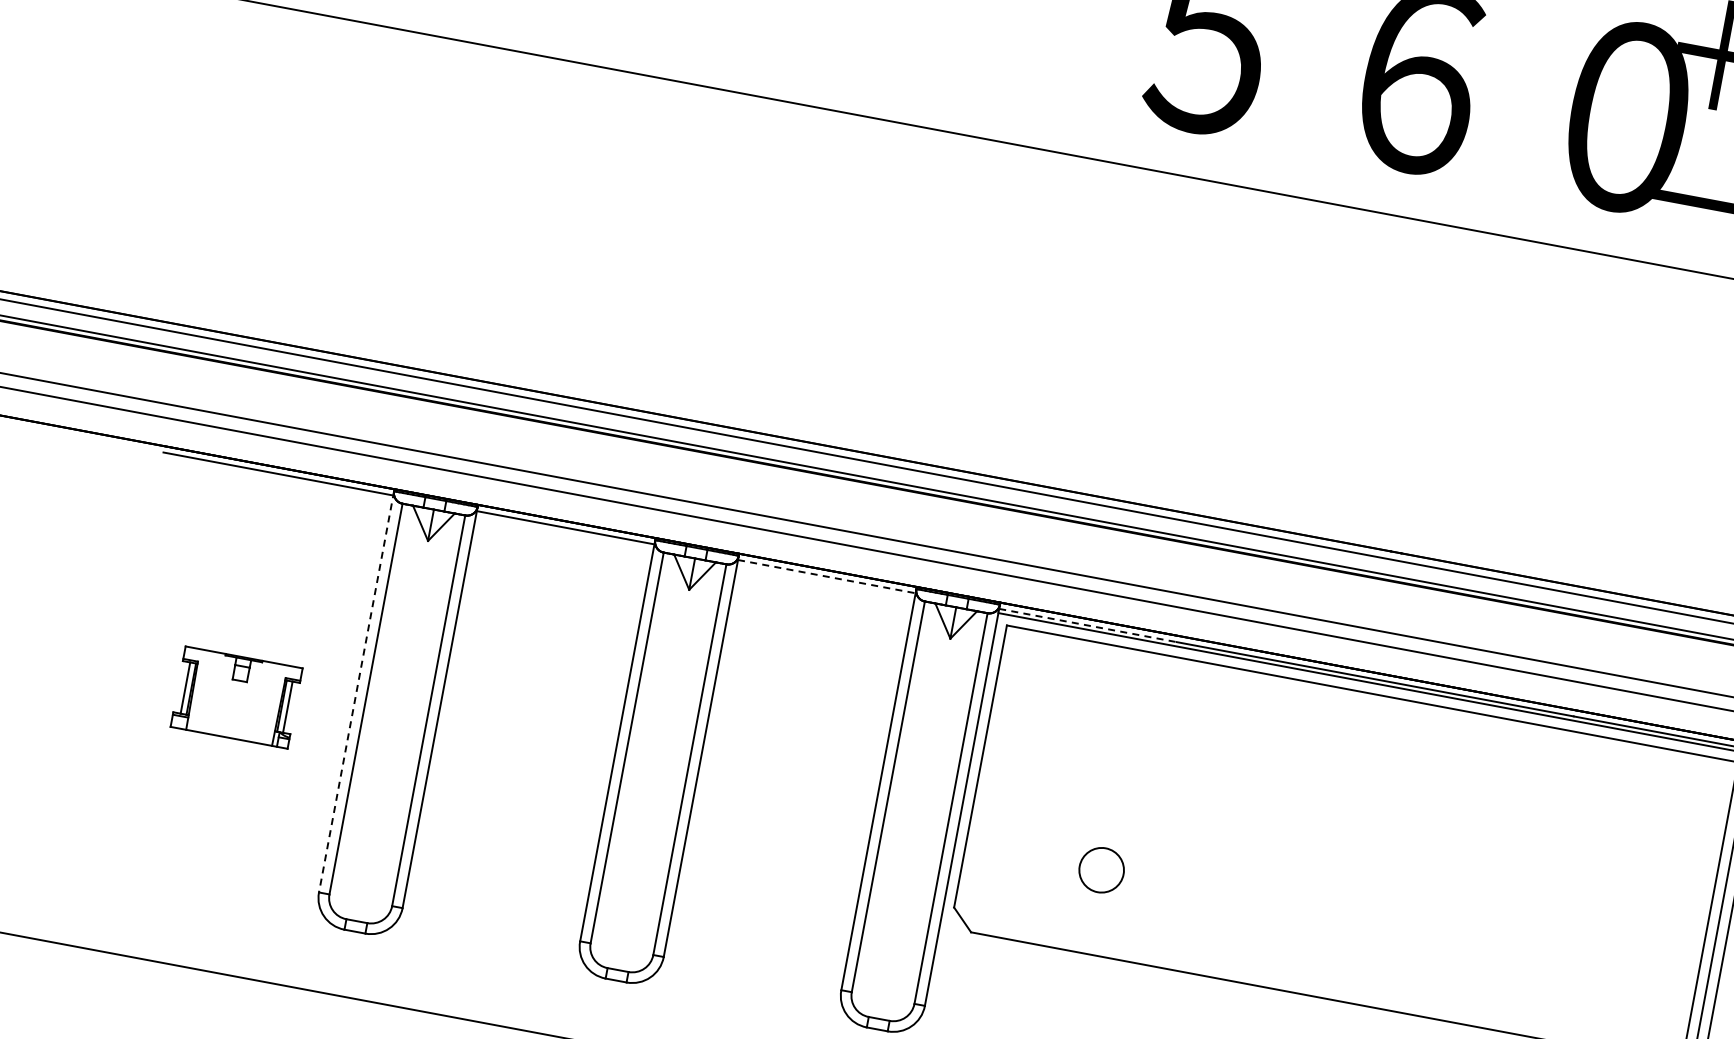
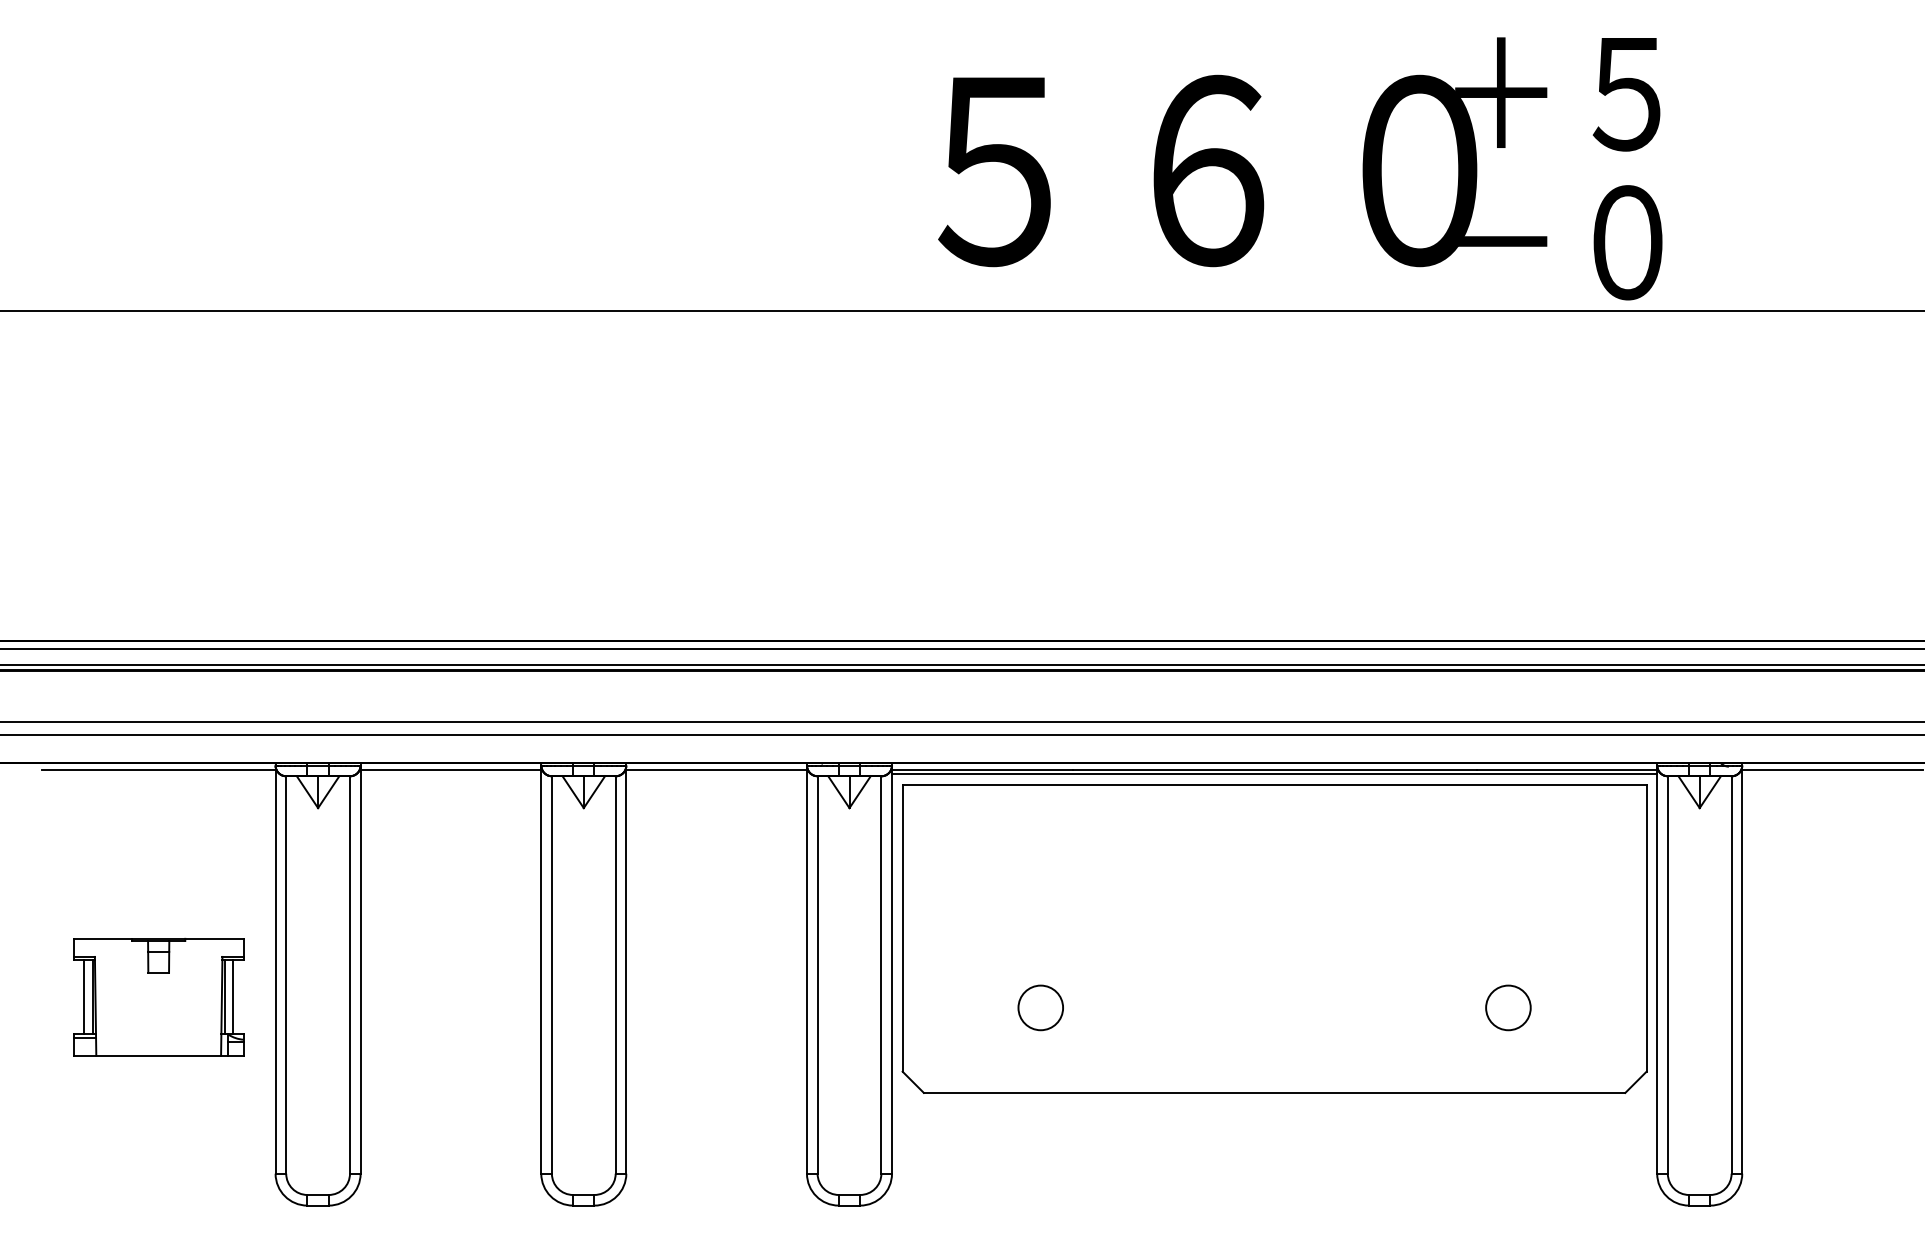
line: (827, 576) -> (717, 769), dashed -> solid
line: (1088, 625) -> (982, 769), dashed -> solid
line: (356, 692) -> (275, 970), dashed -> solid
part: (236, 697) -> (158, 997), size x1.43
circle: (1561, 955) -> (1508, 1007), added

